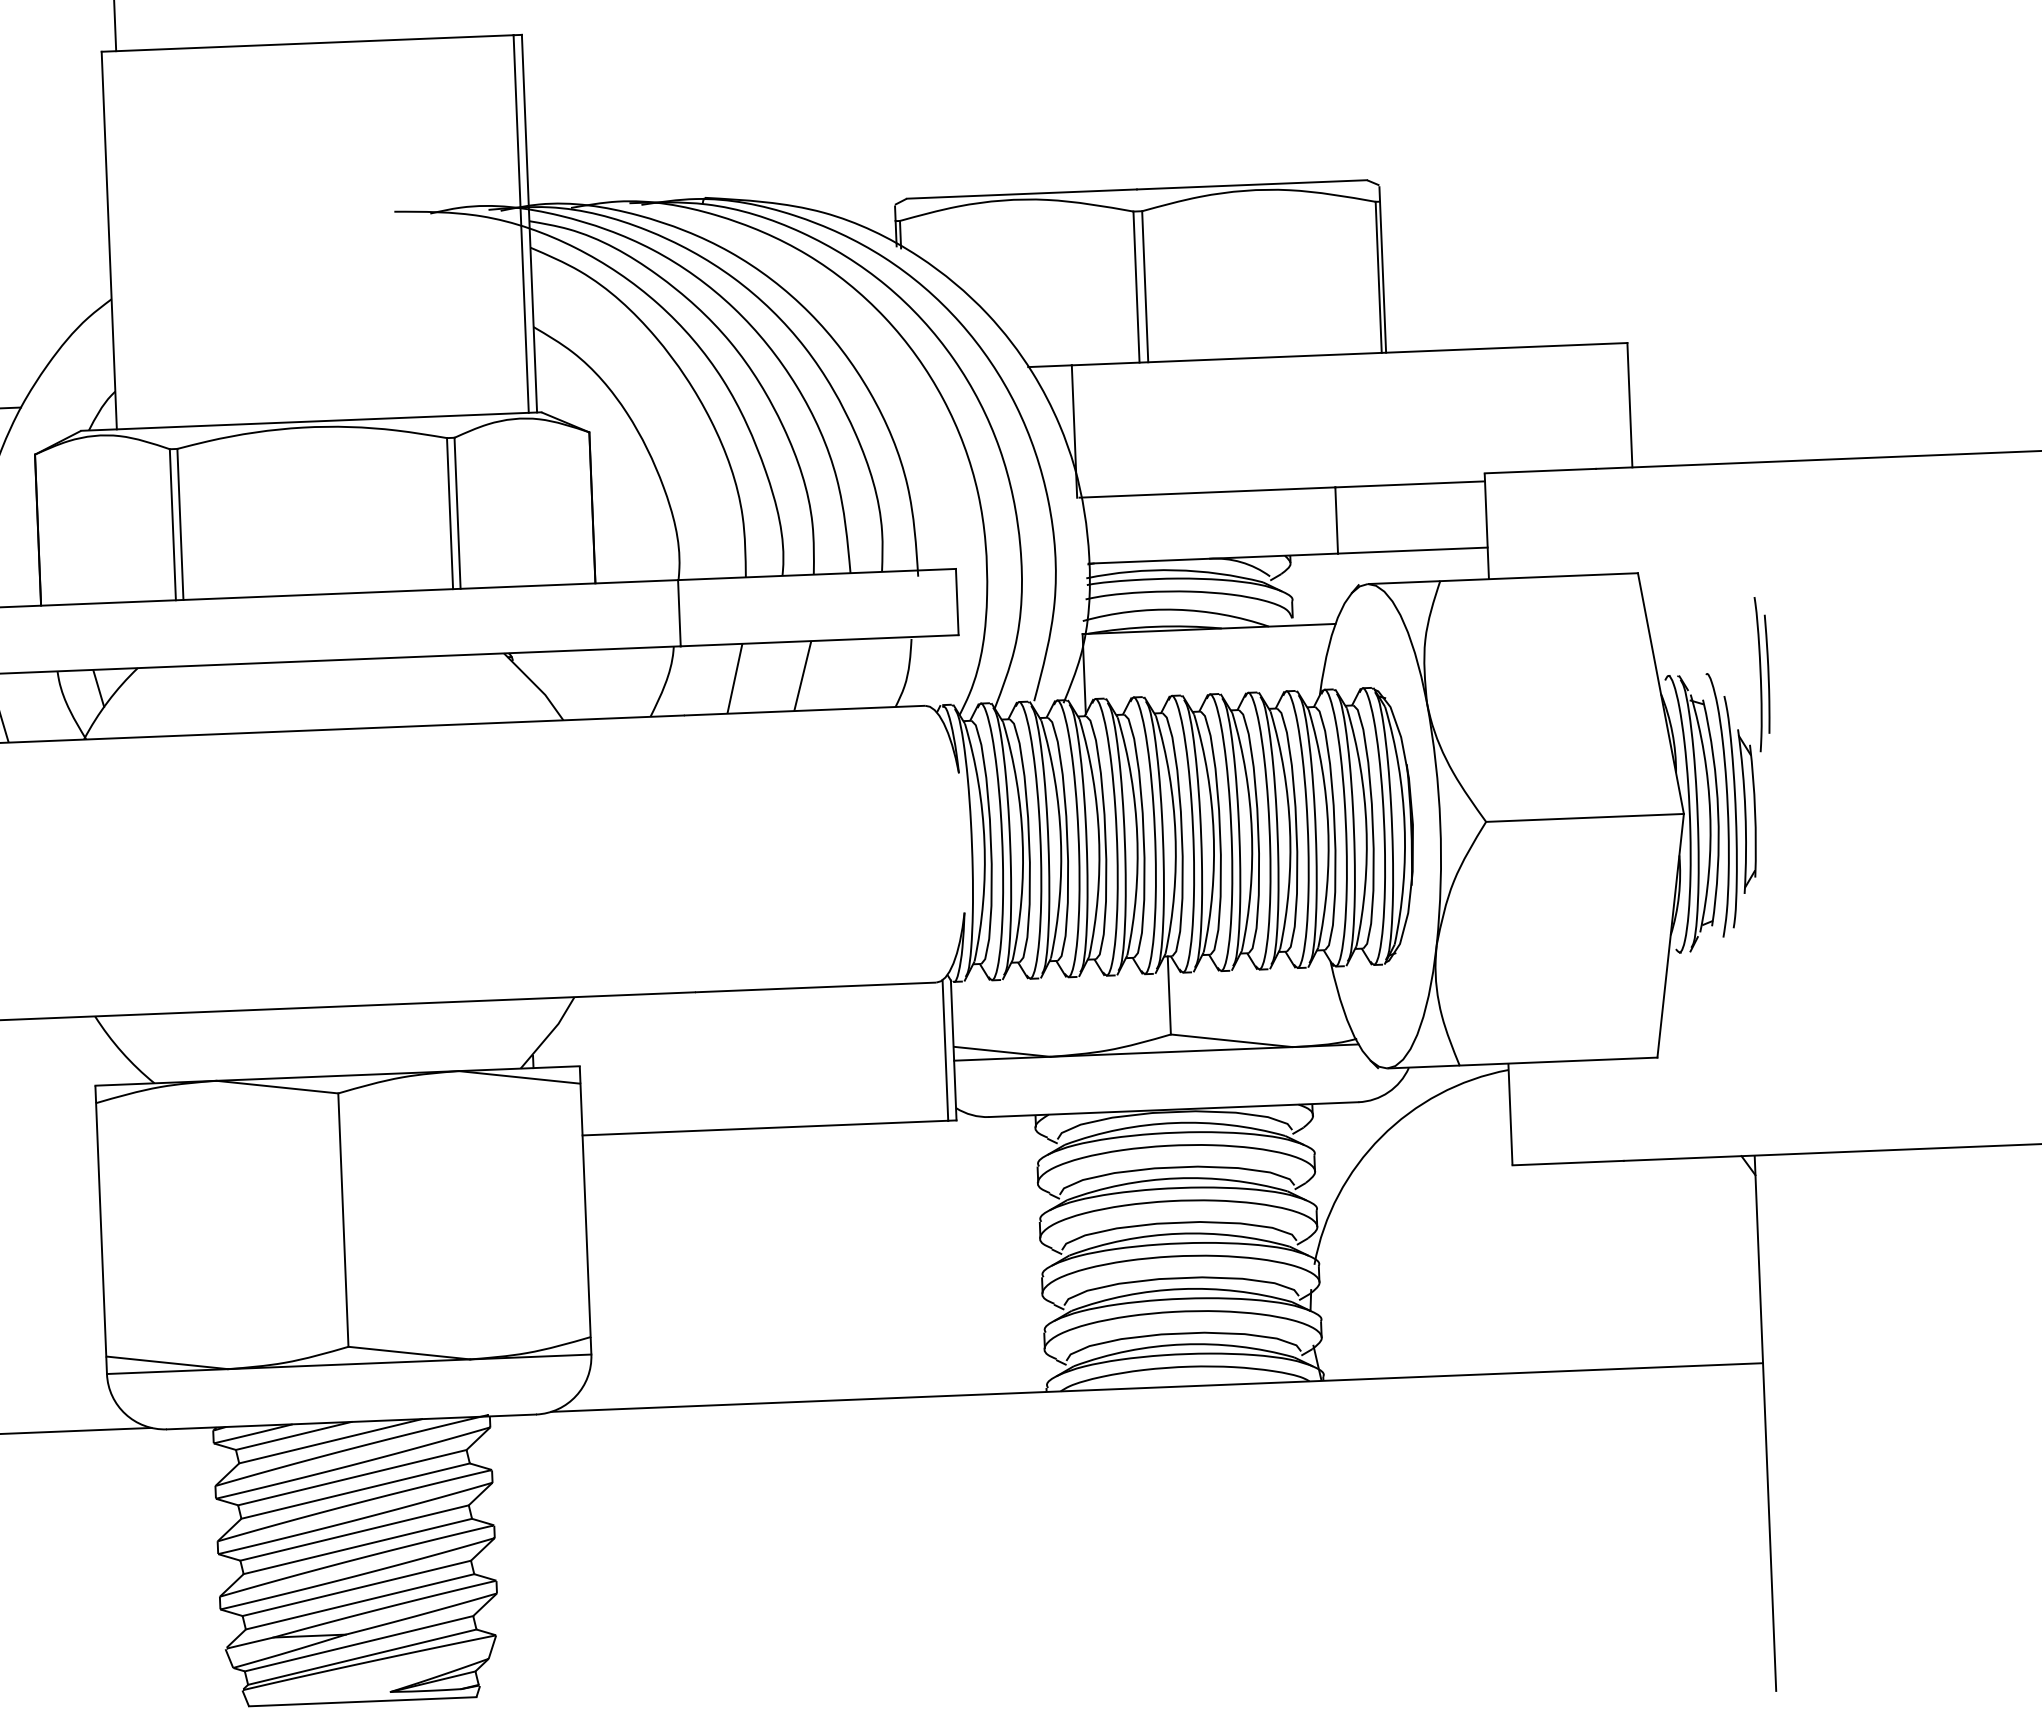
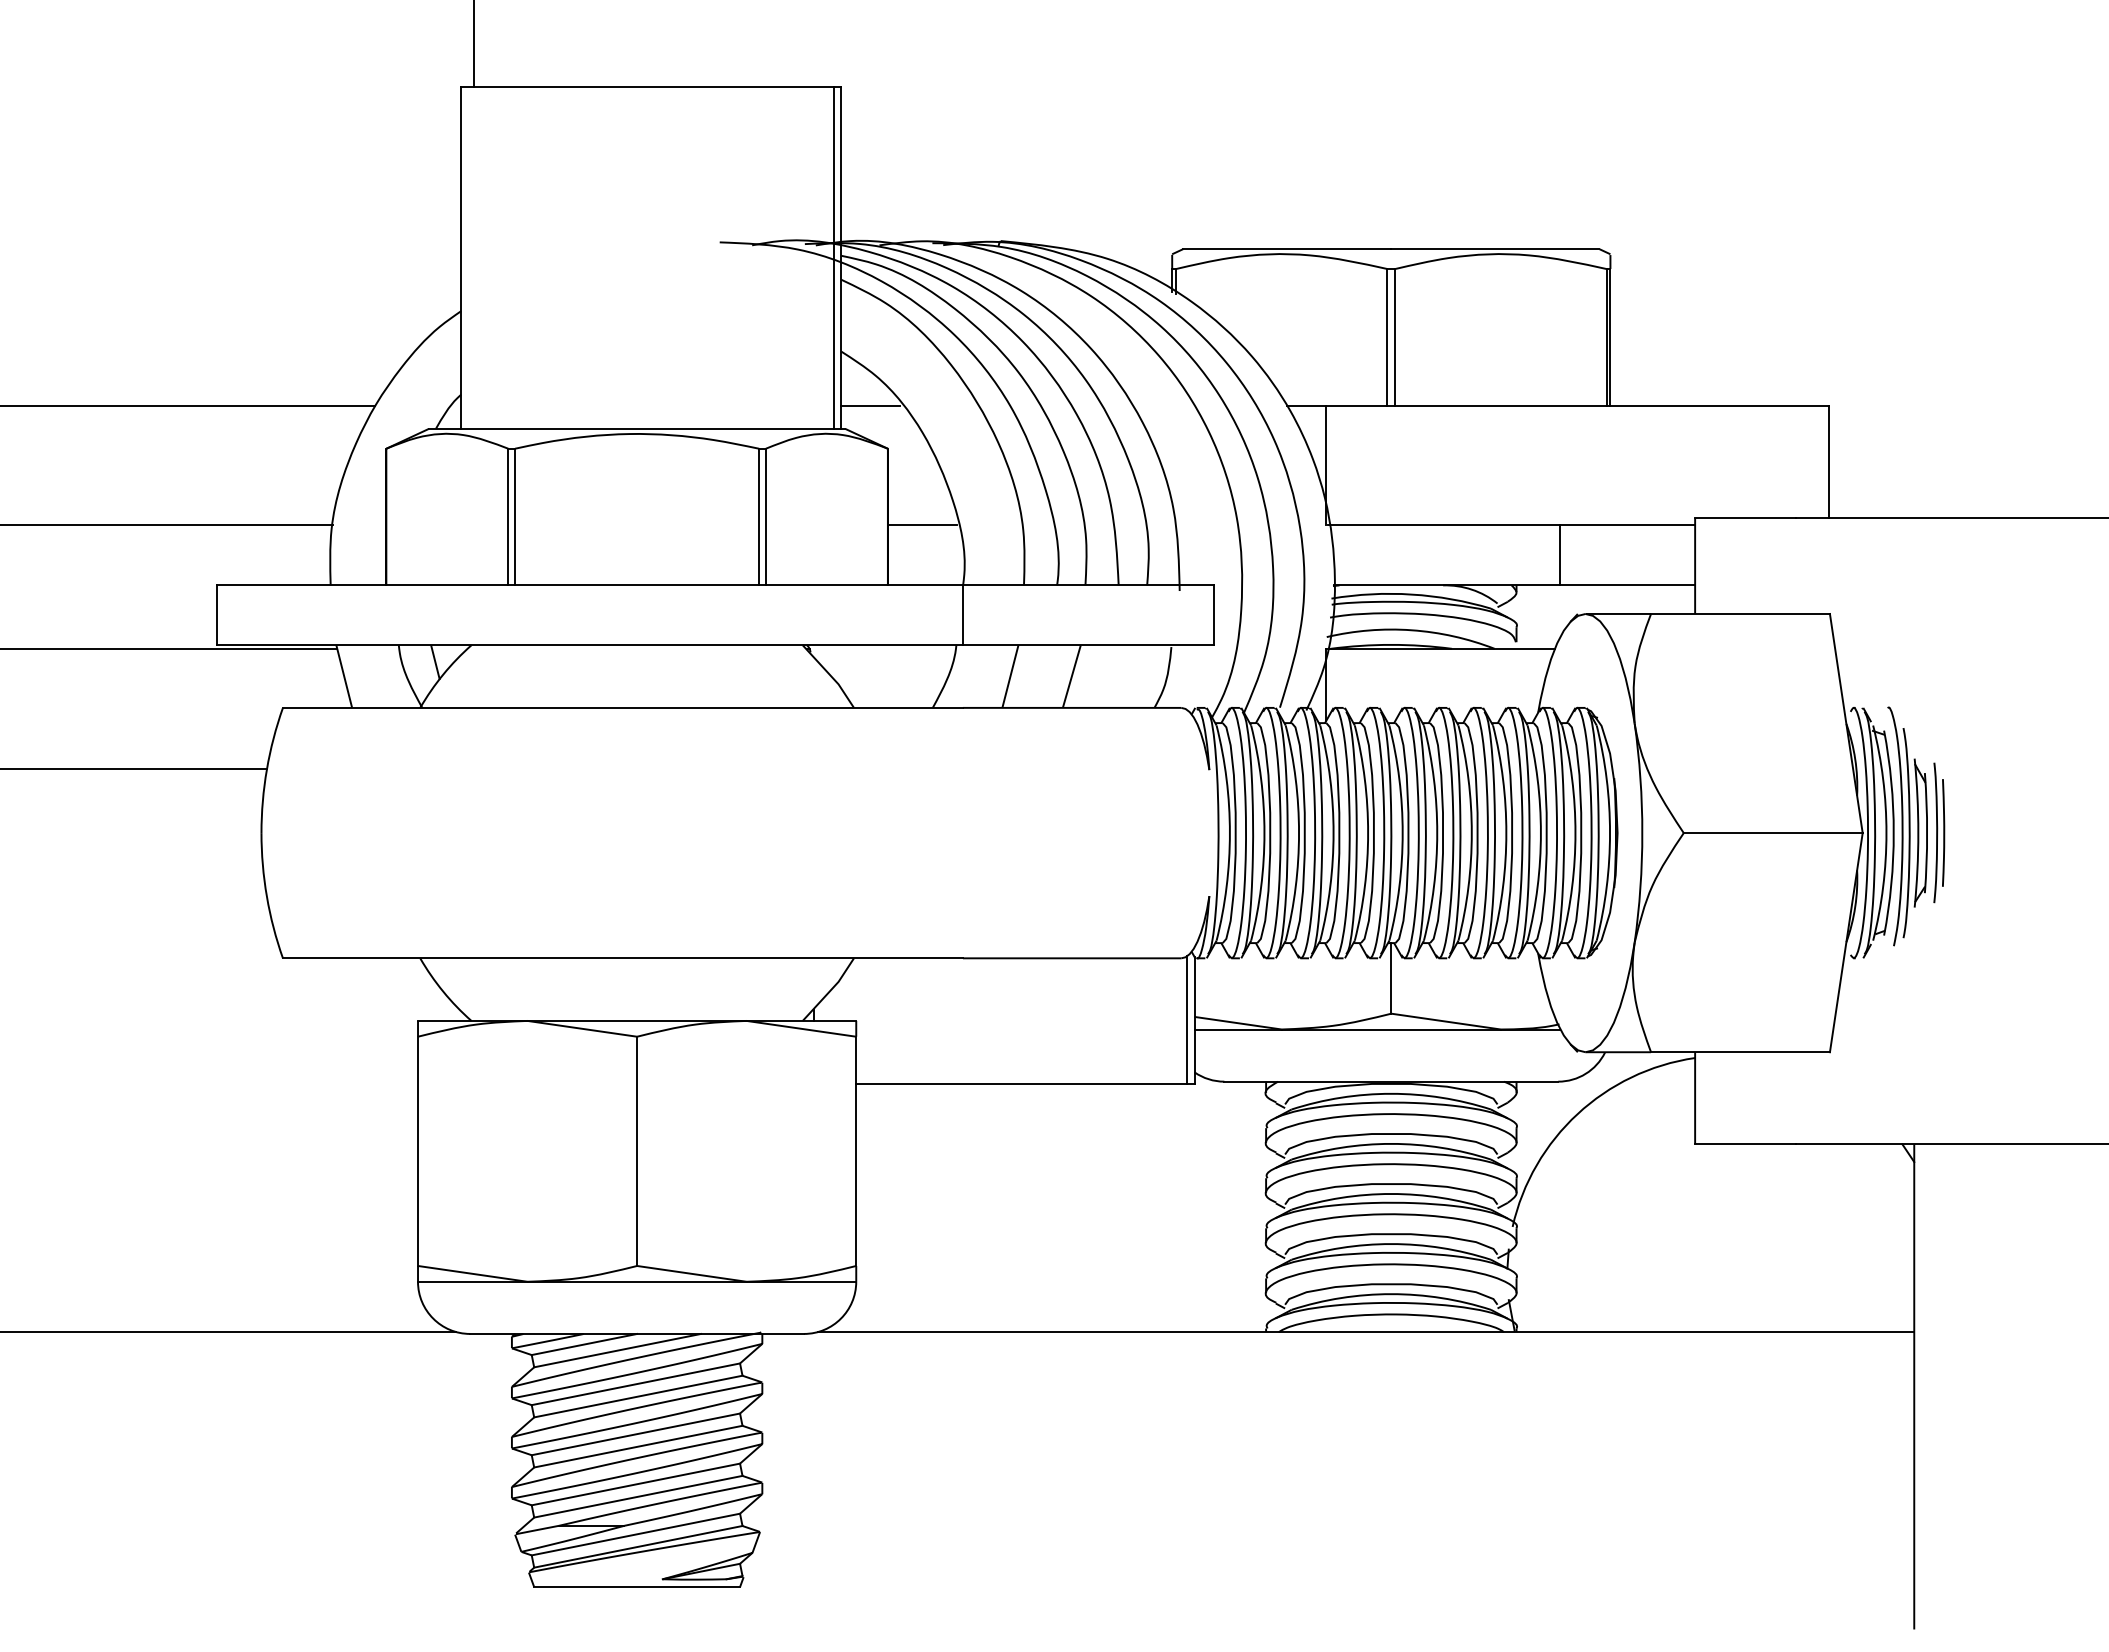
line: (568, 385) -> (870, 405), added
line: (629, 515) -> (921, 525), added
part: (1763, 673) -> (1939, 832), moved

